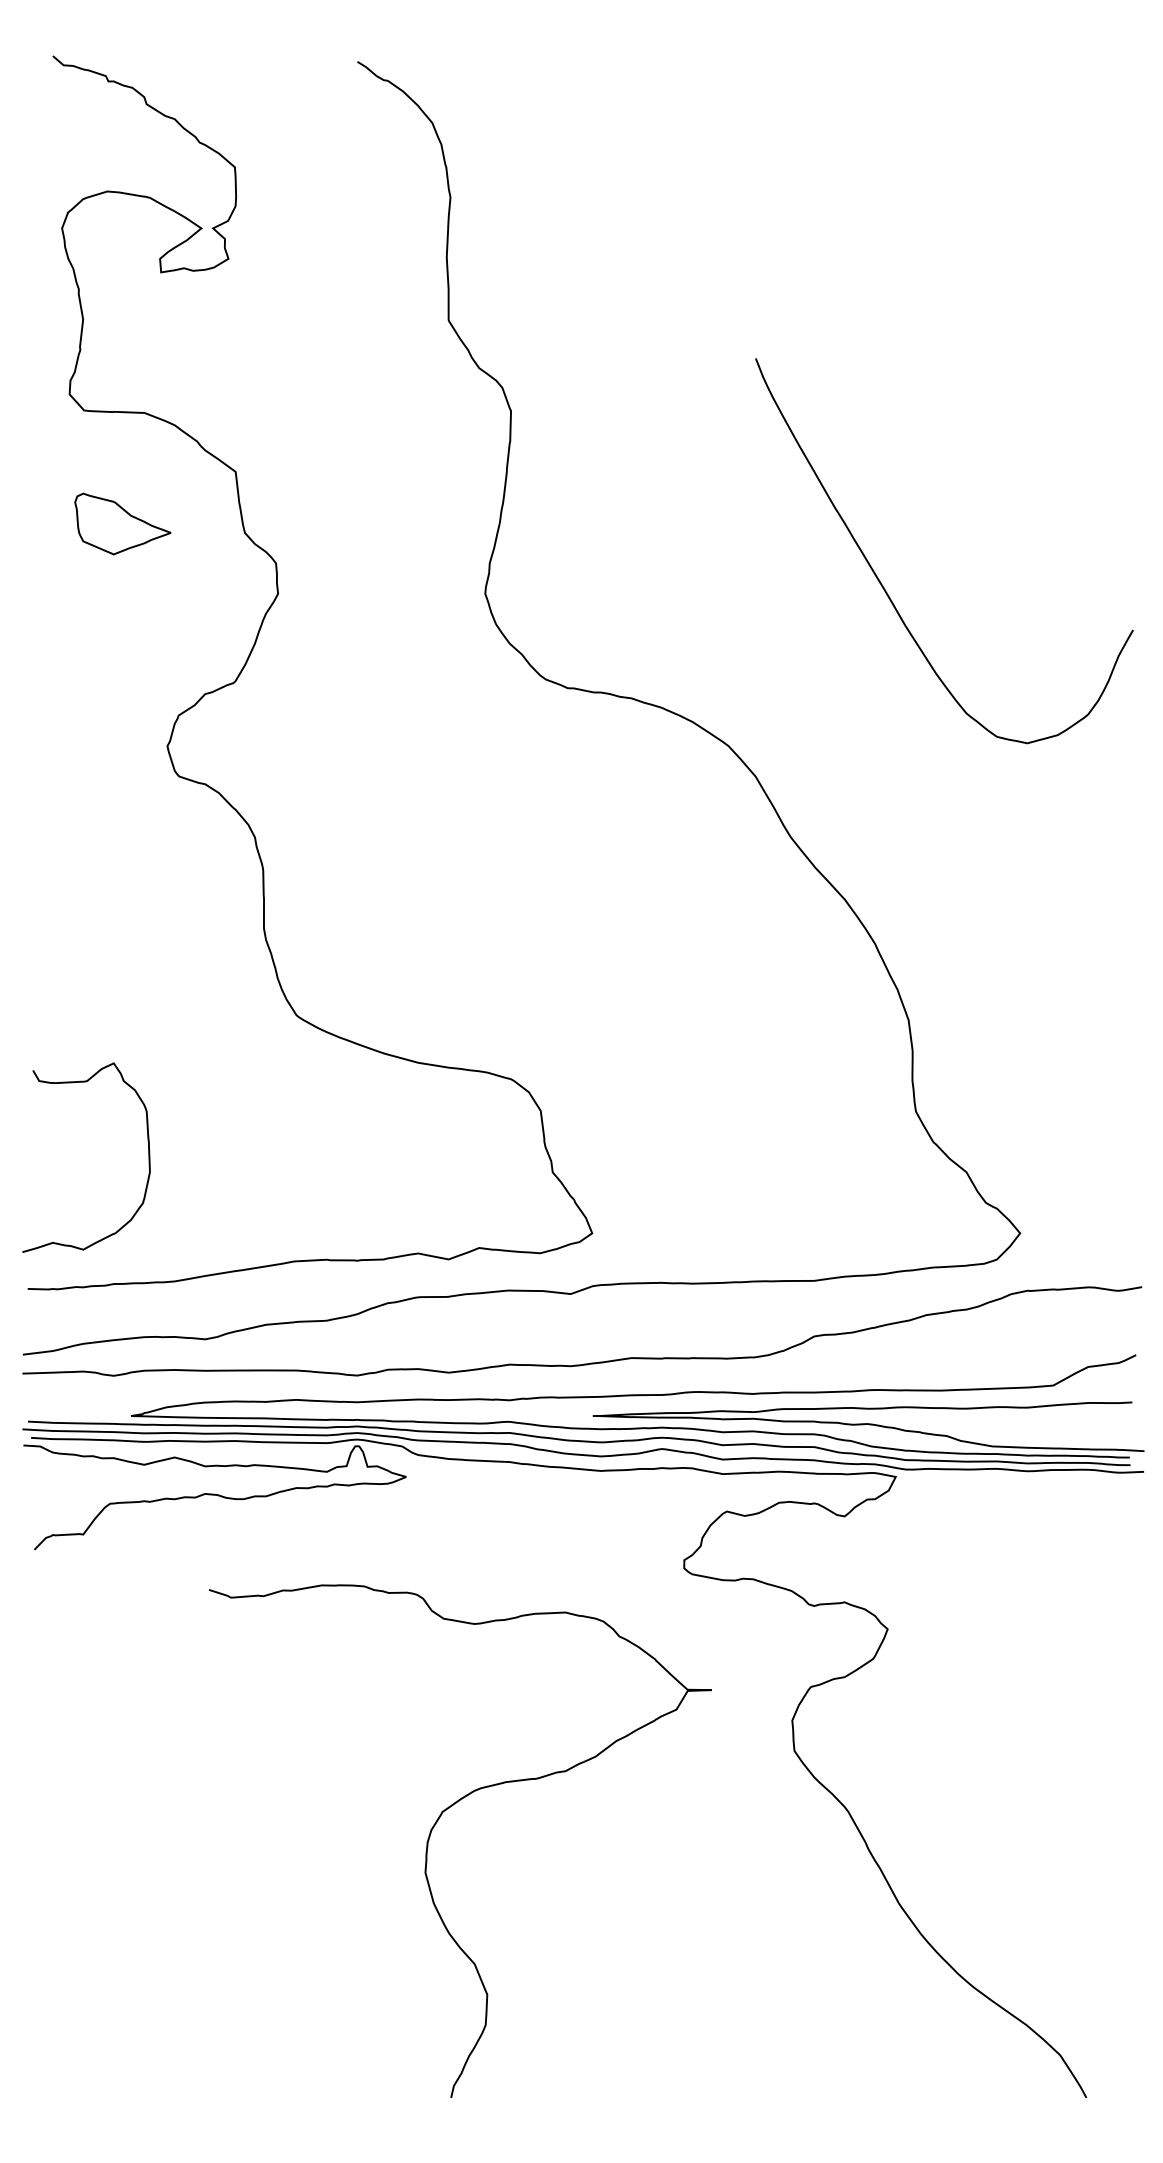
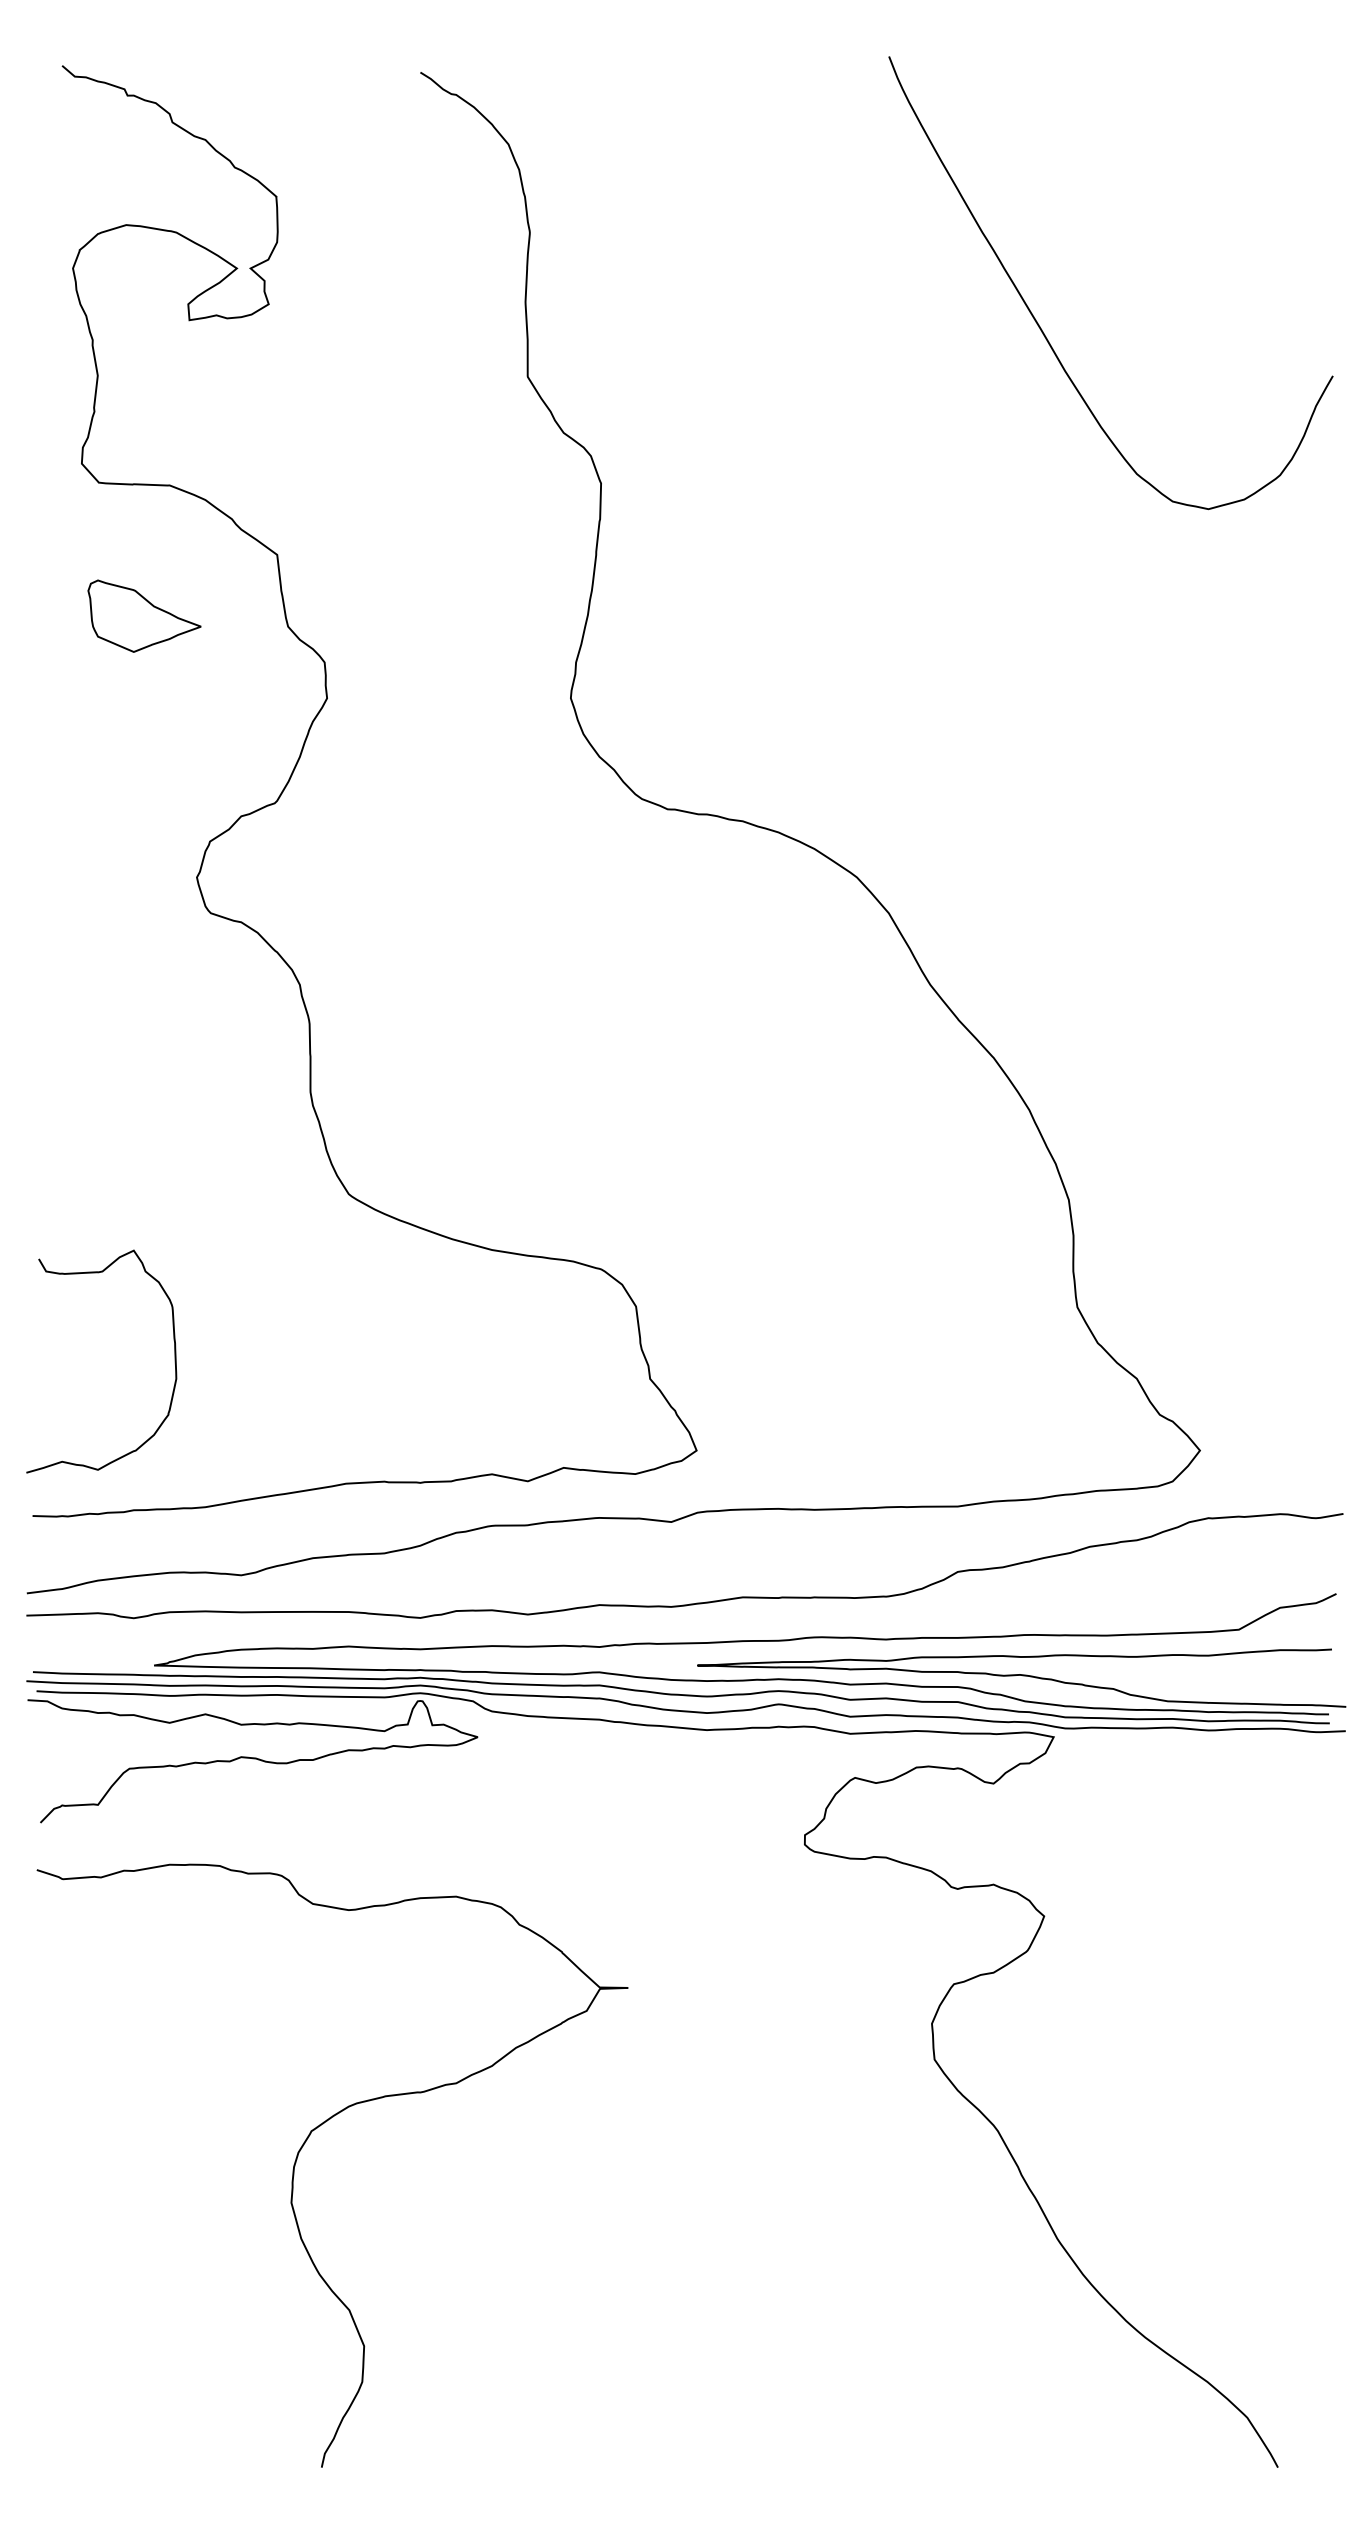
curve: (883, 586) -> (1039, 324), moved
curve: (434, 1826) -> (302, 2148), moved

